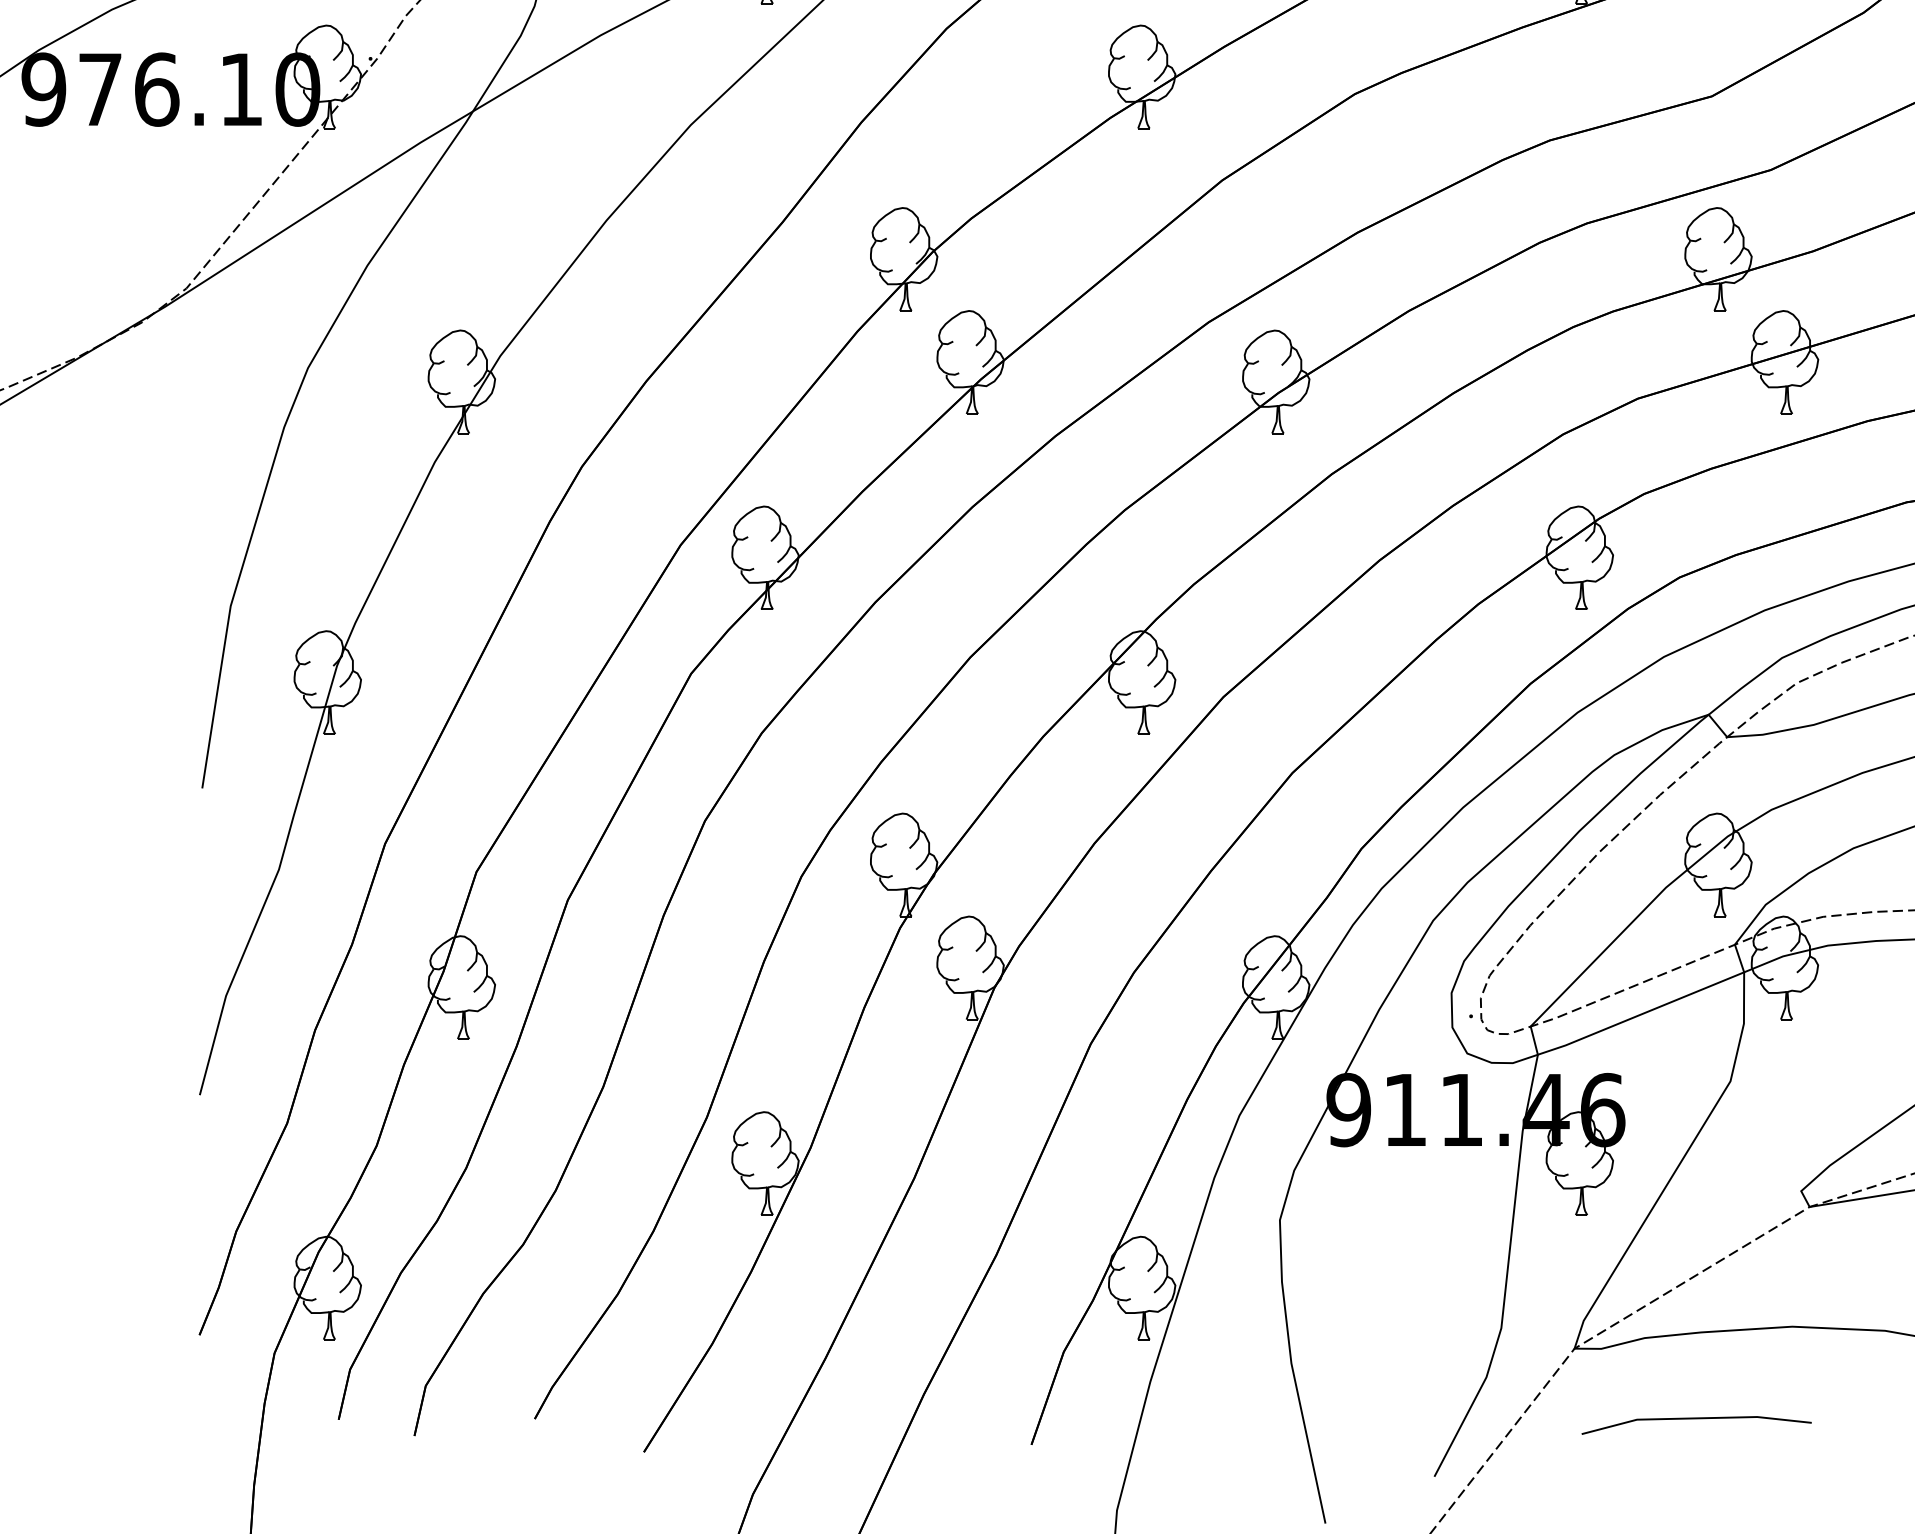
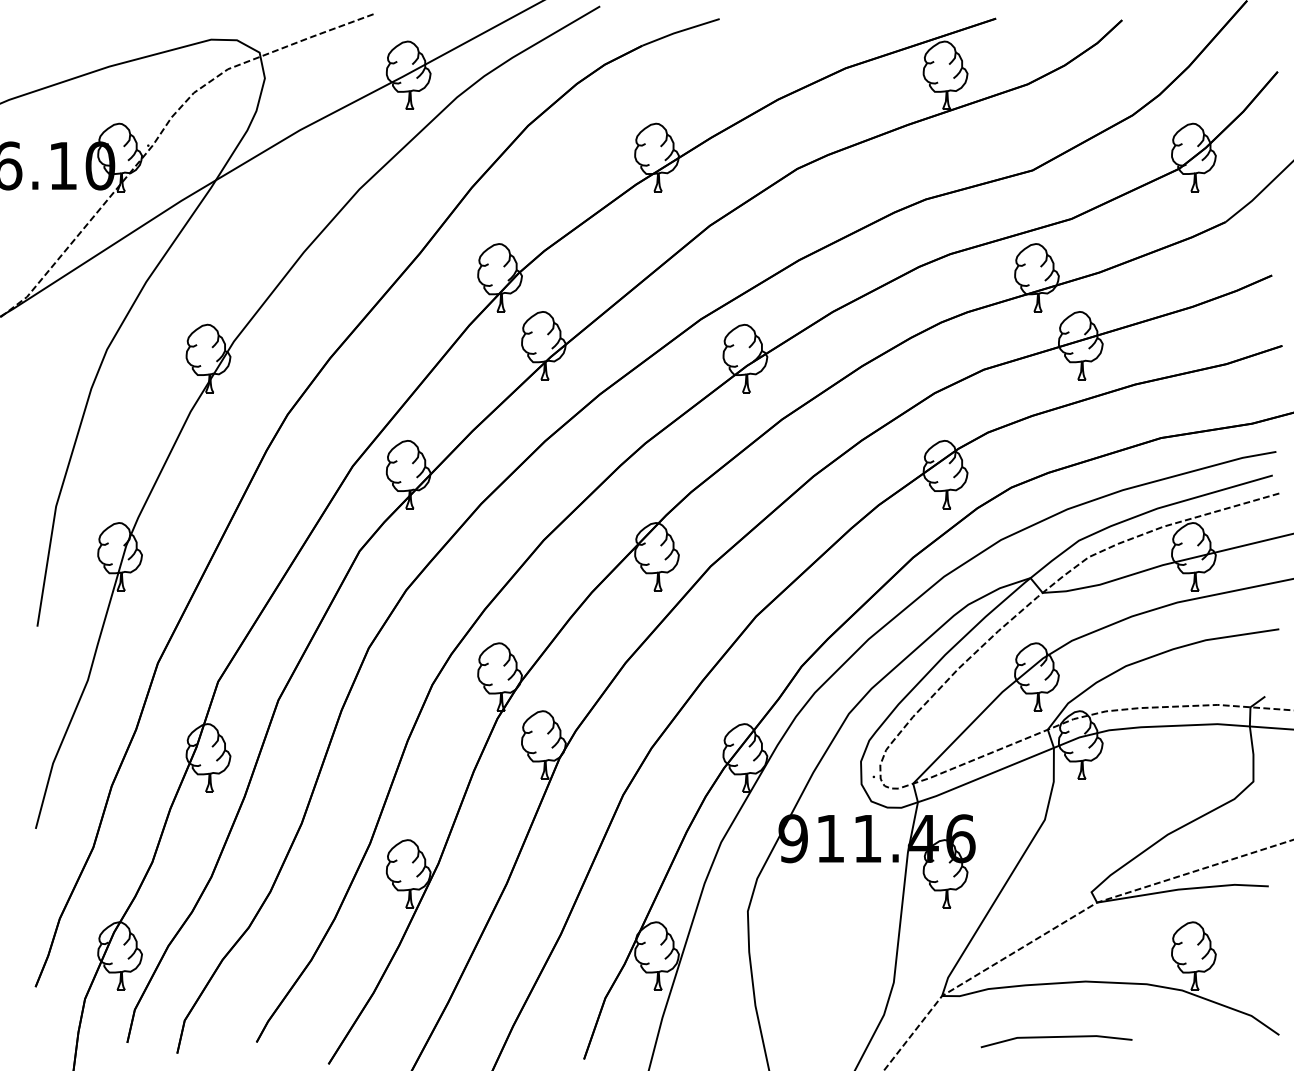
line: (1696, 1419) -> (1056, 1037), moved

